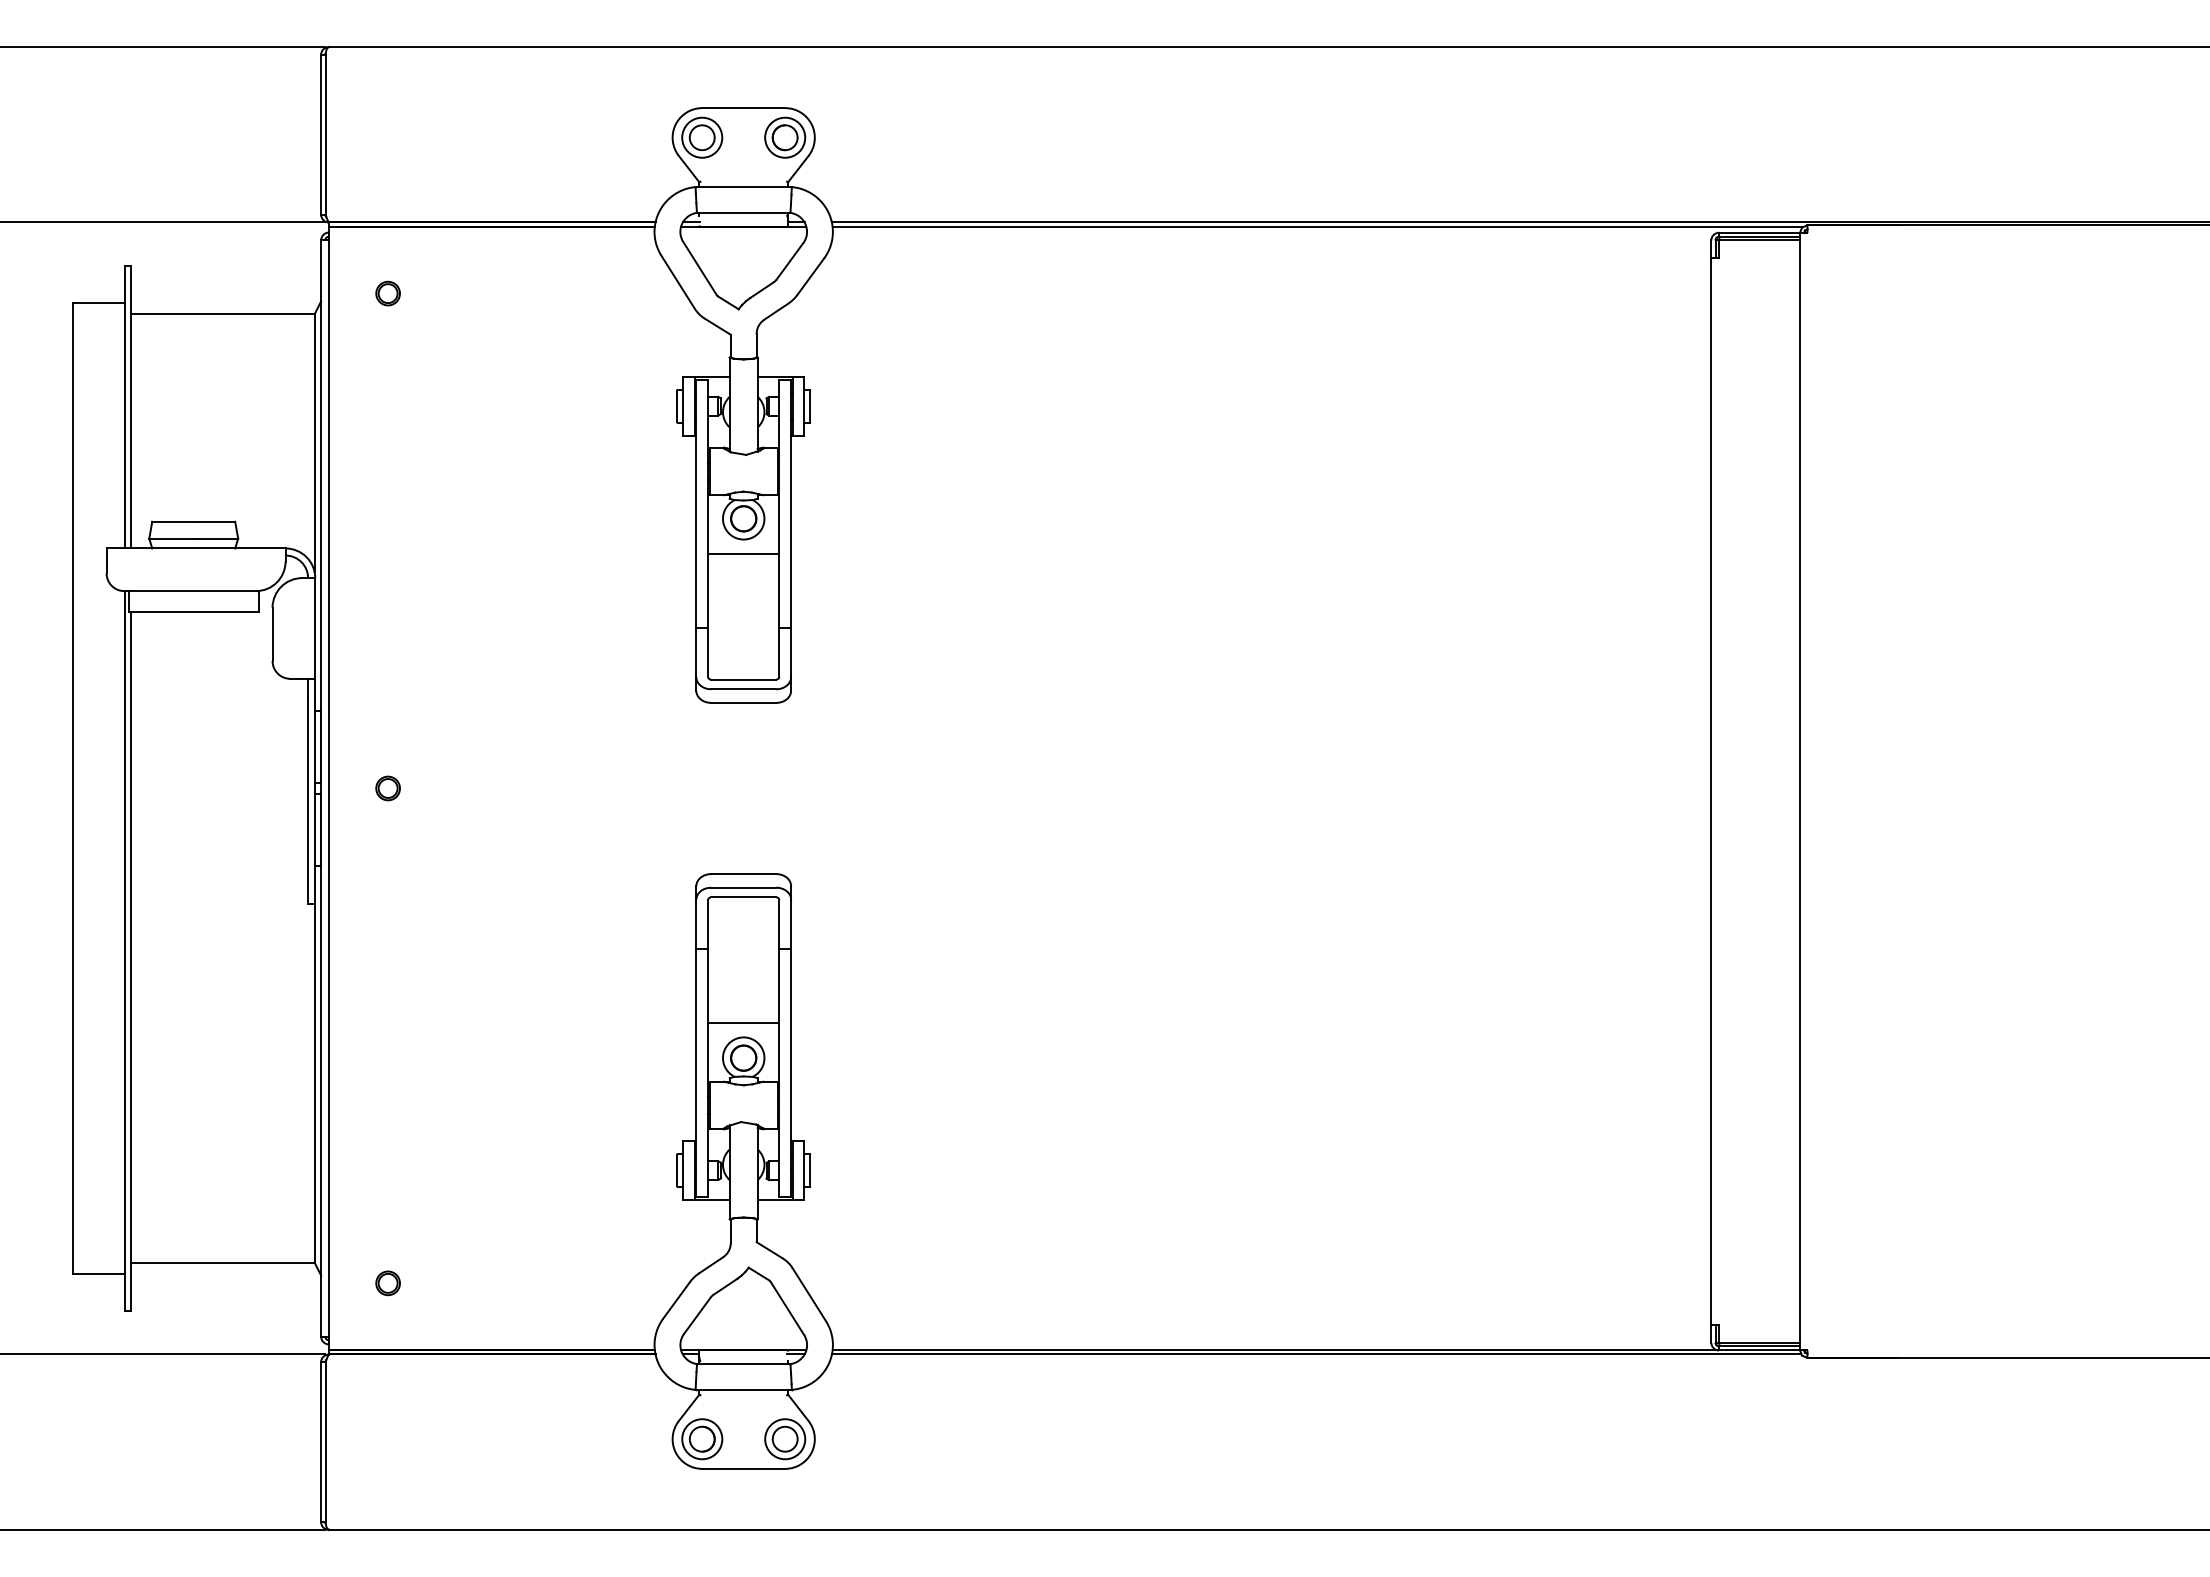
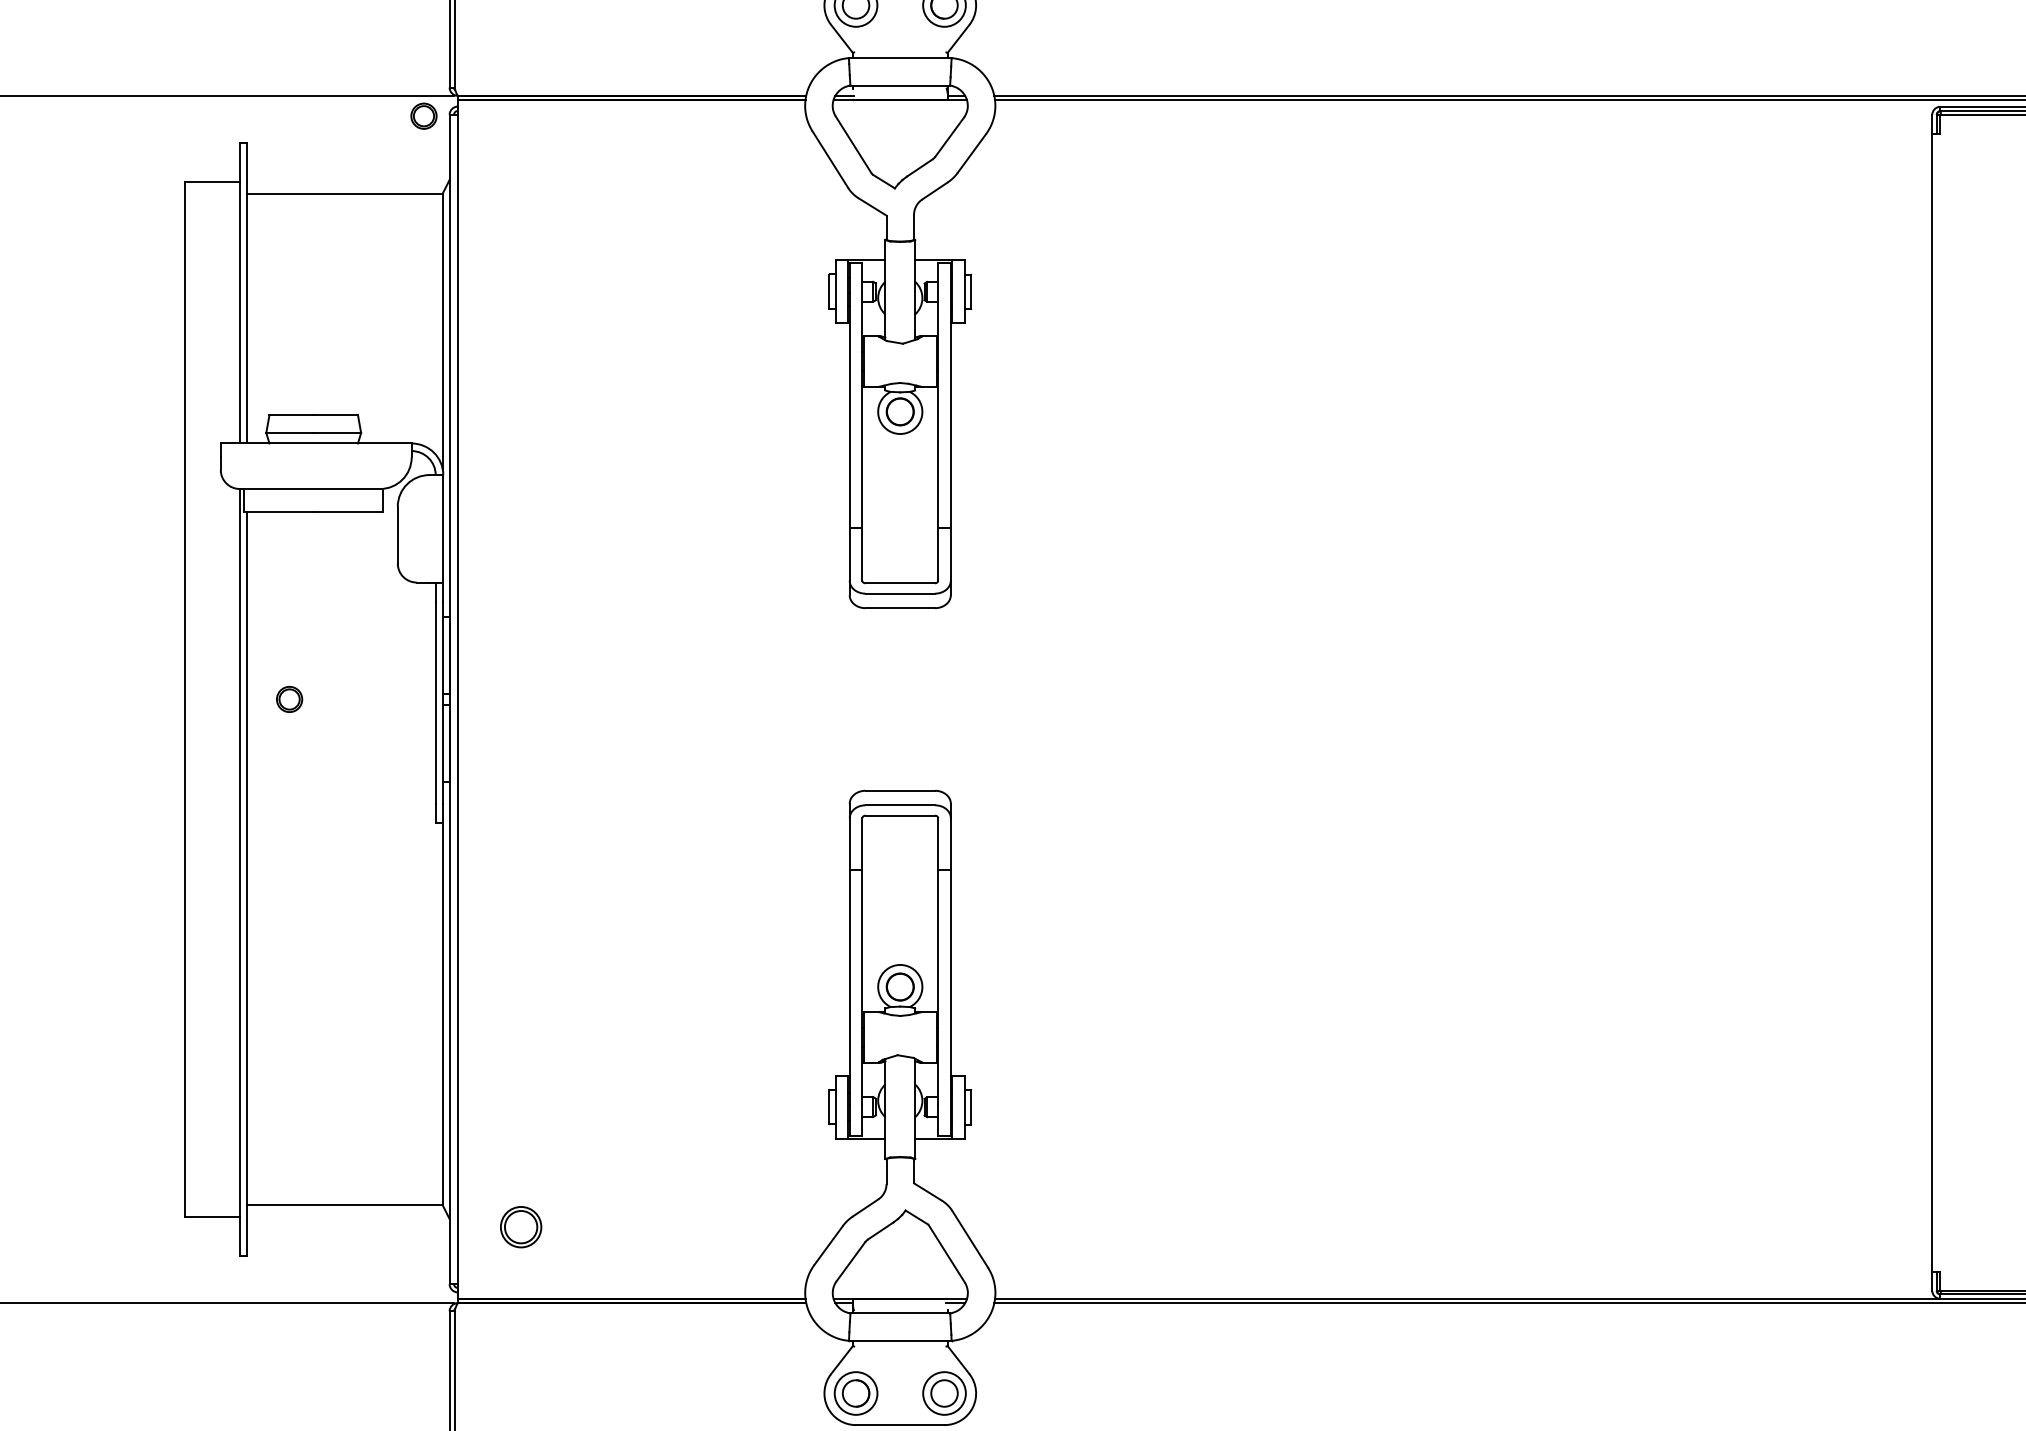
part: (387, 293) -> (423, 116), moved
line: (743, 554) -> (900, 449), removed
part: (387, 788) -> (288, 699), moved
line: (743, 1022) -> (900, 949), removed
part: (387, 1283) -> (520, 1227), size x1.6

